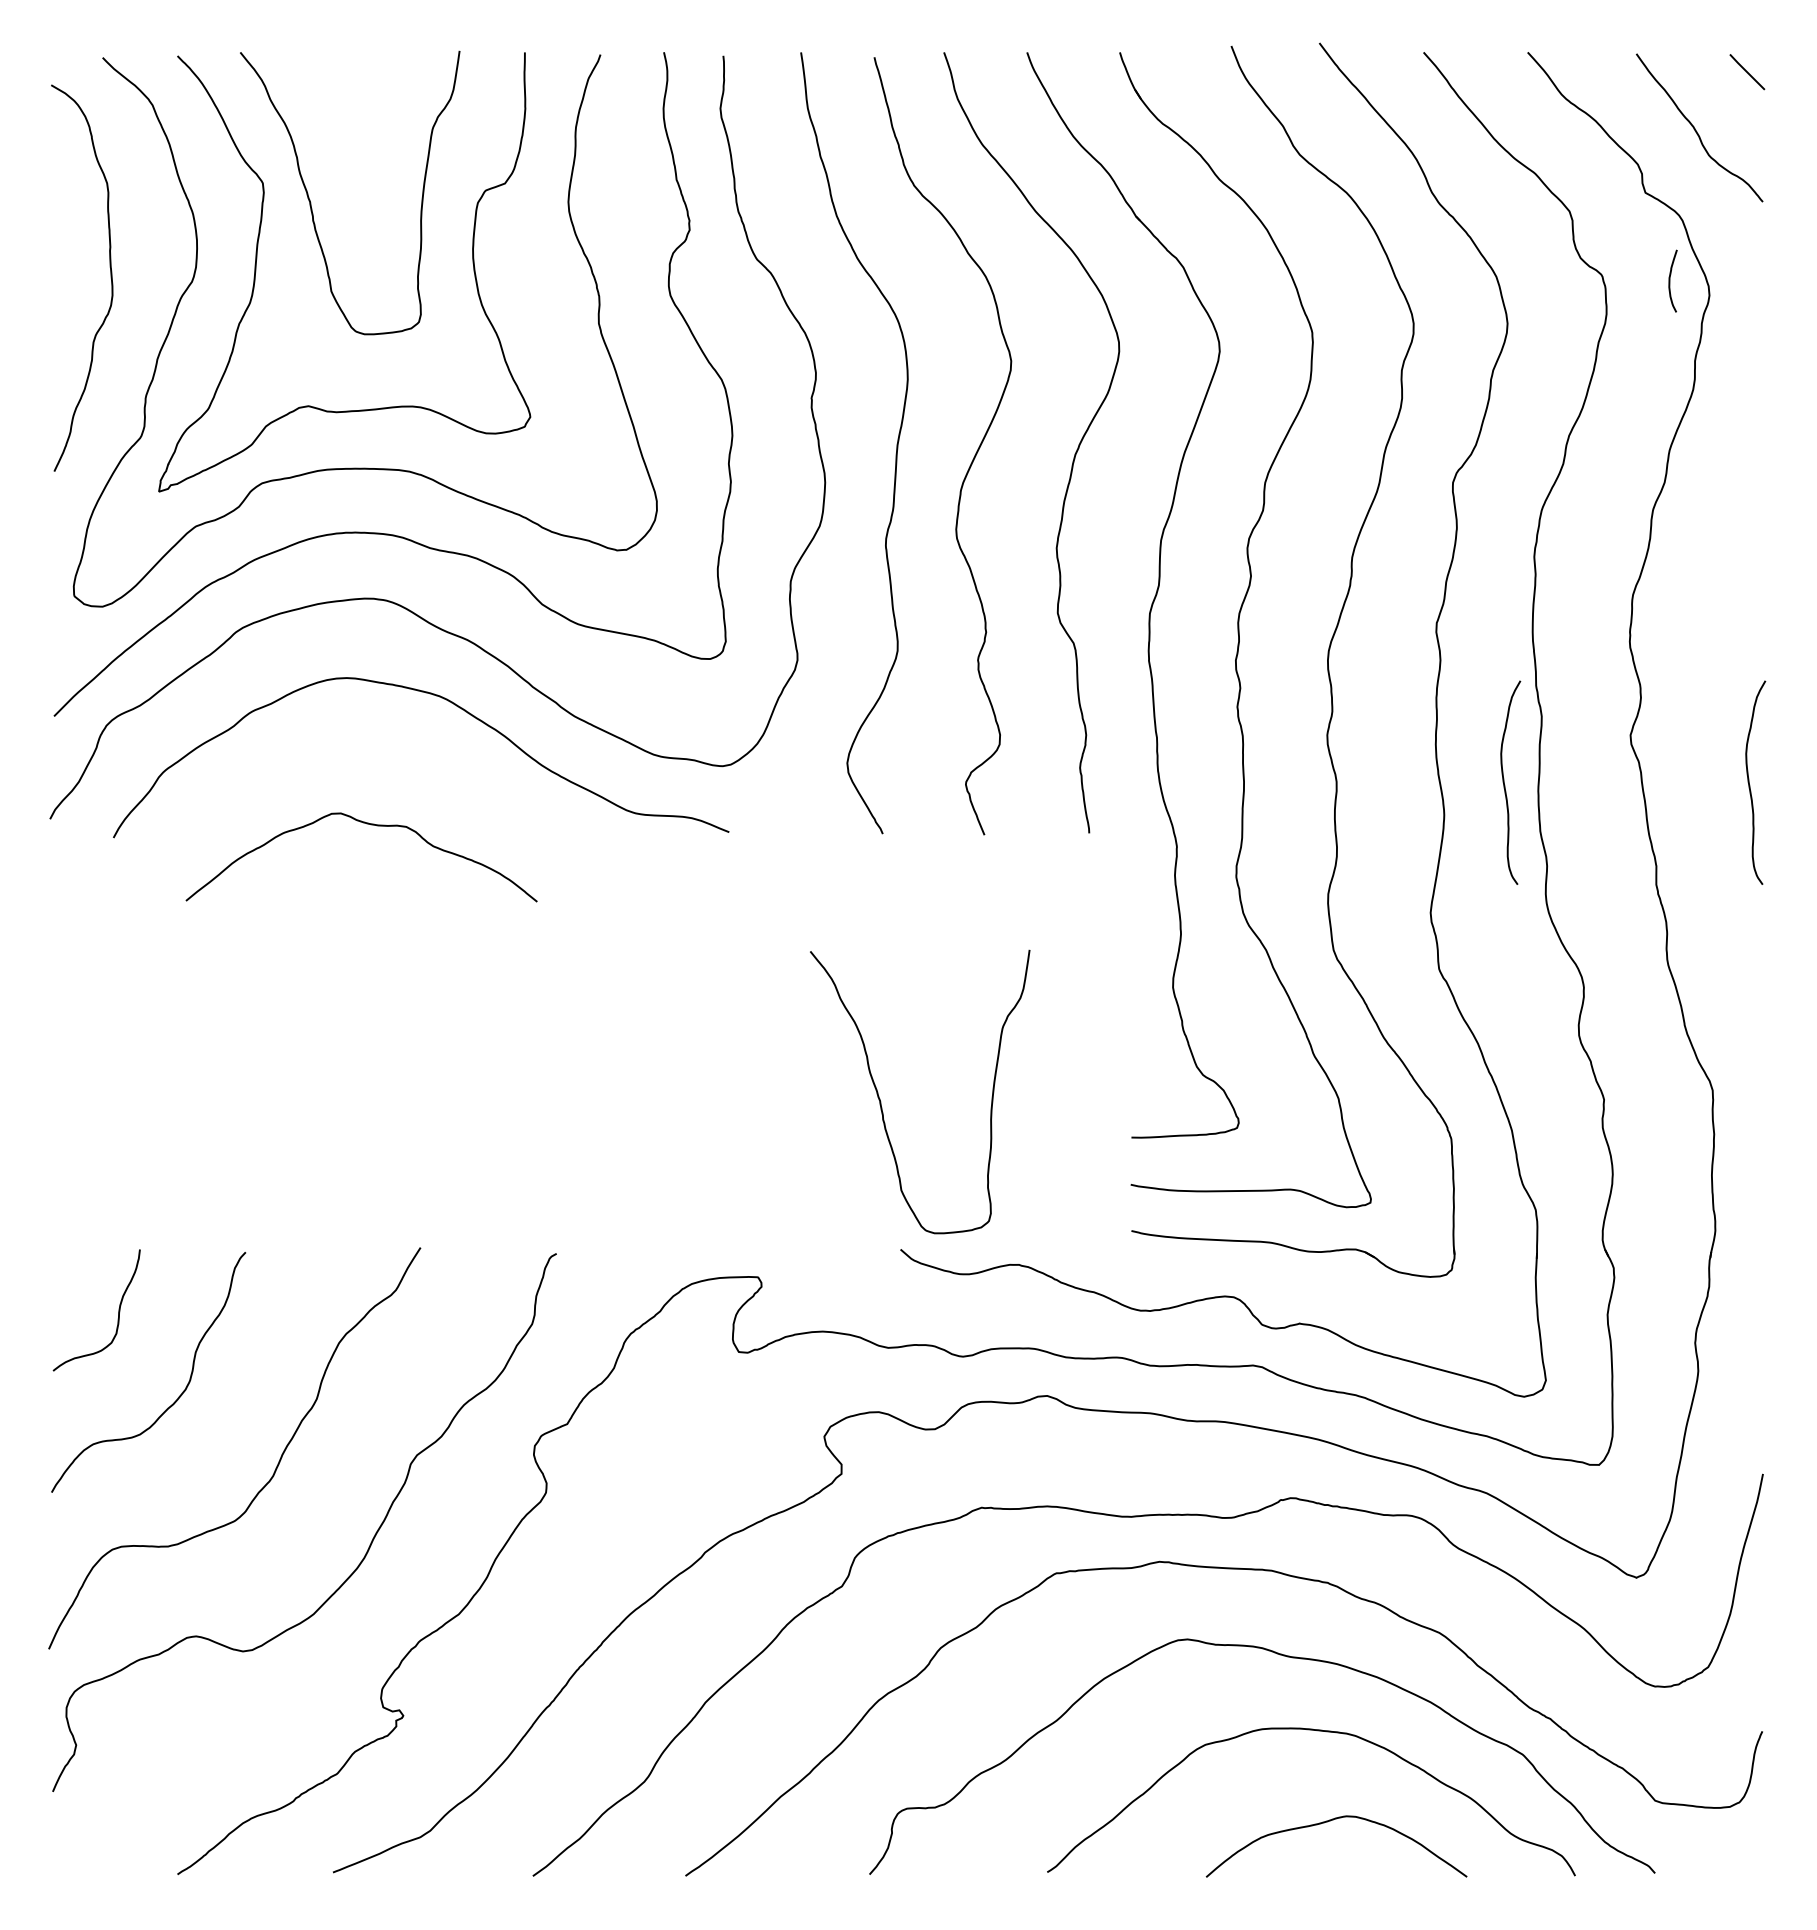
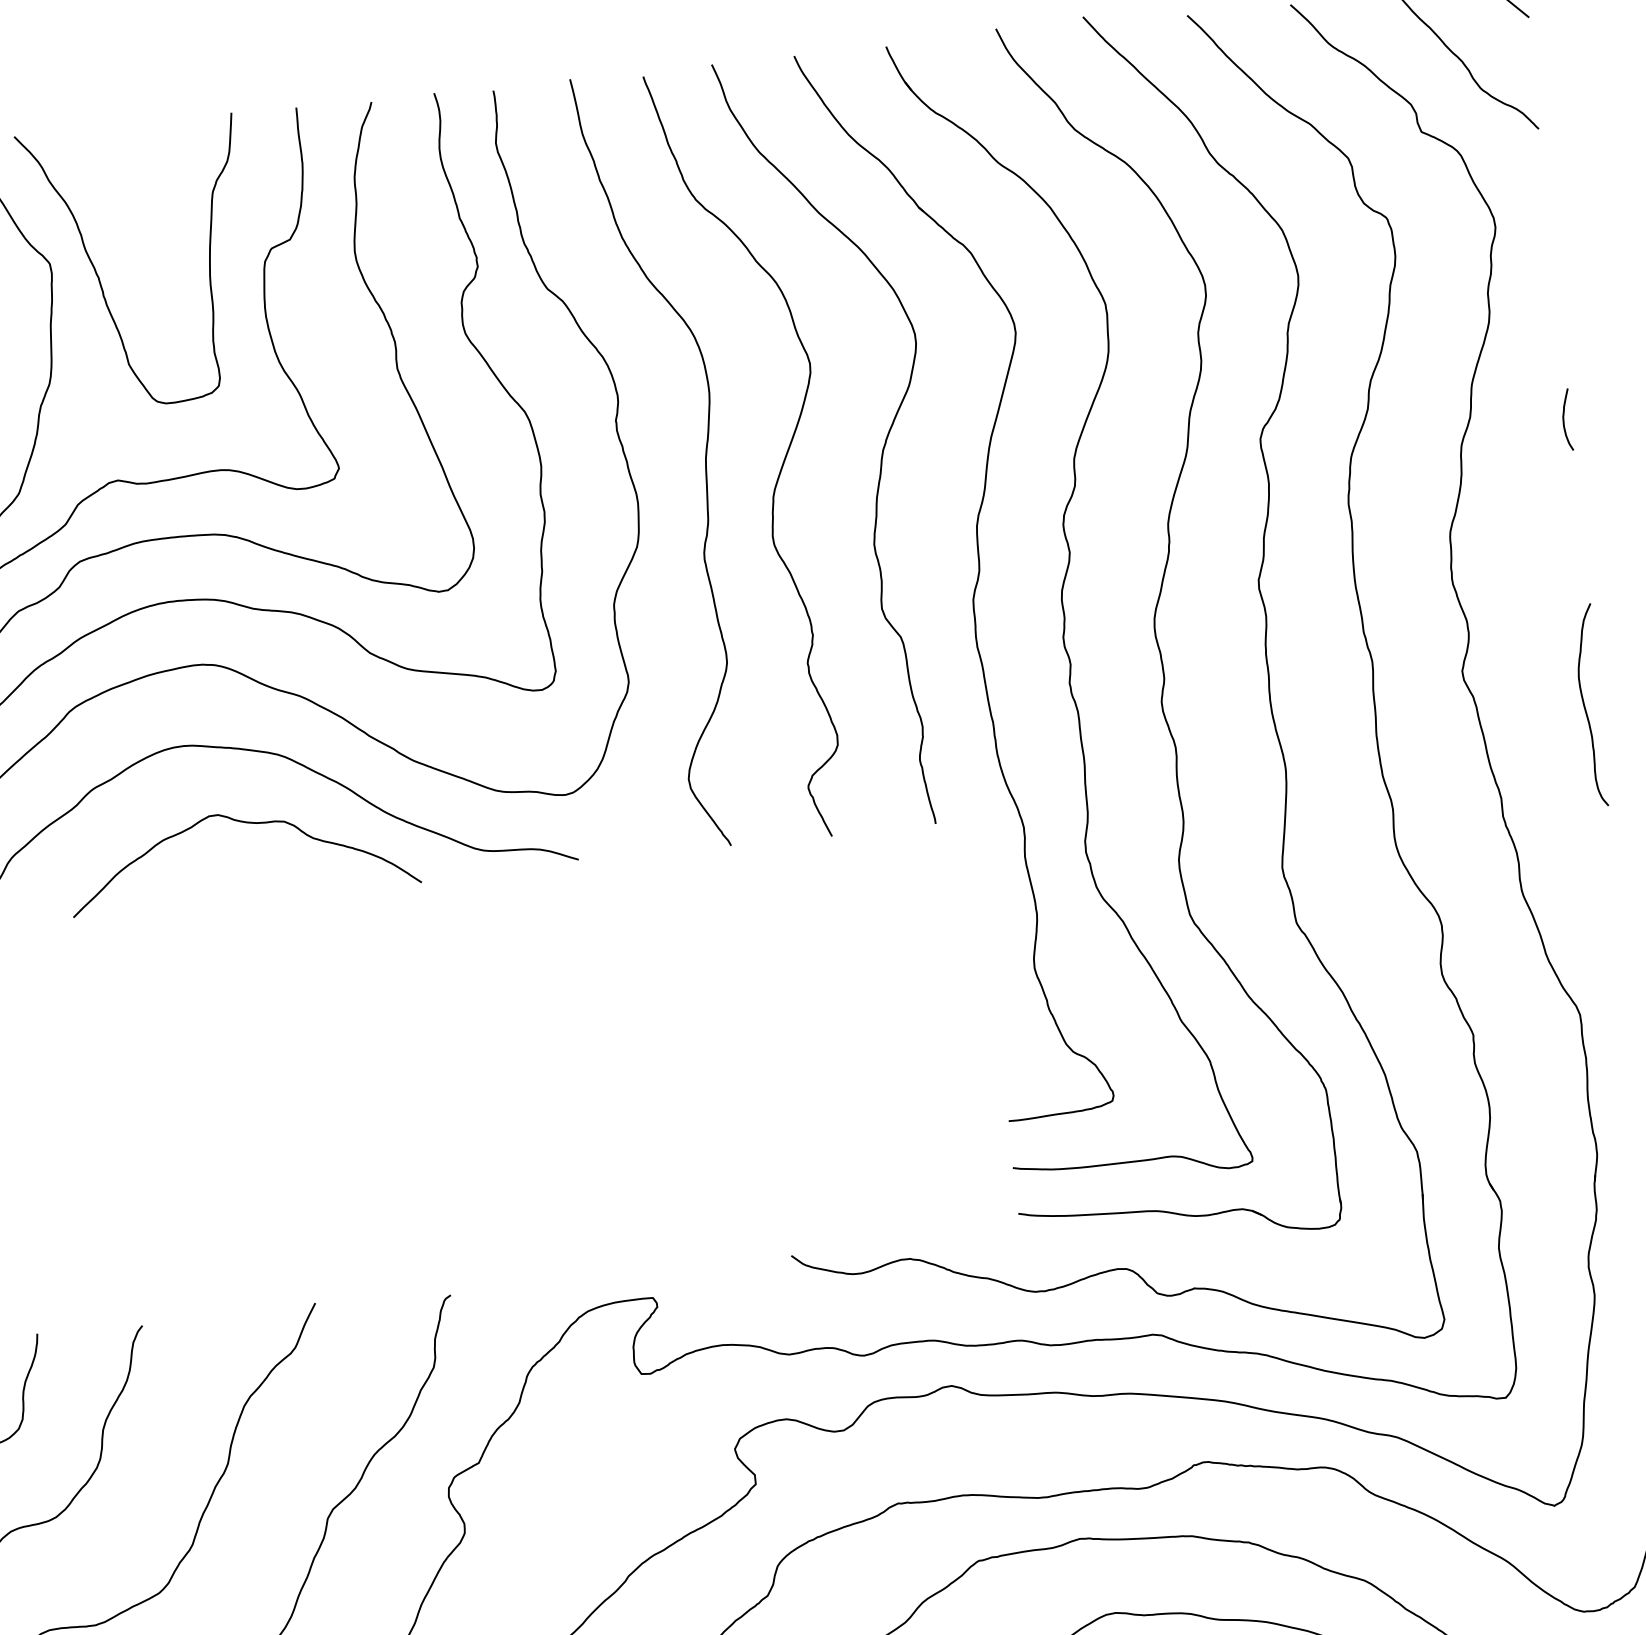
curve: (1670, 280) -> (1564, 419), moved
curve: (1505, 785) -> (1343, 733), removed
curve: (366, 824) -> (244, 823), moved
curve: (881, 1101) -> (757, 1111), removed

